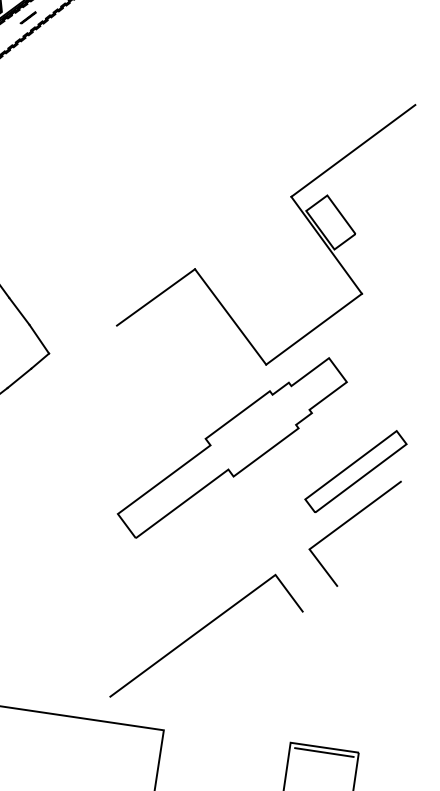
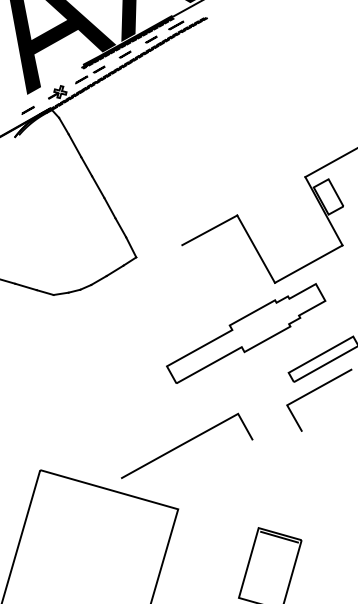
line: (202, 630) -> (186, 443), moved

